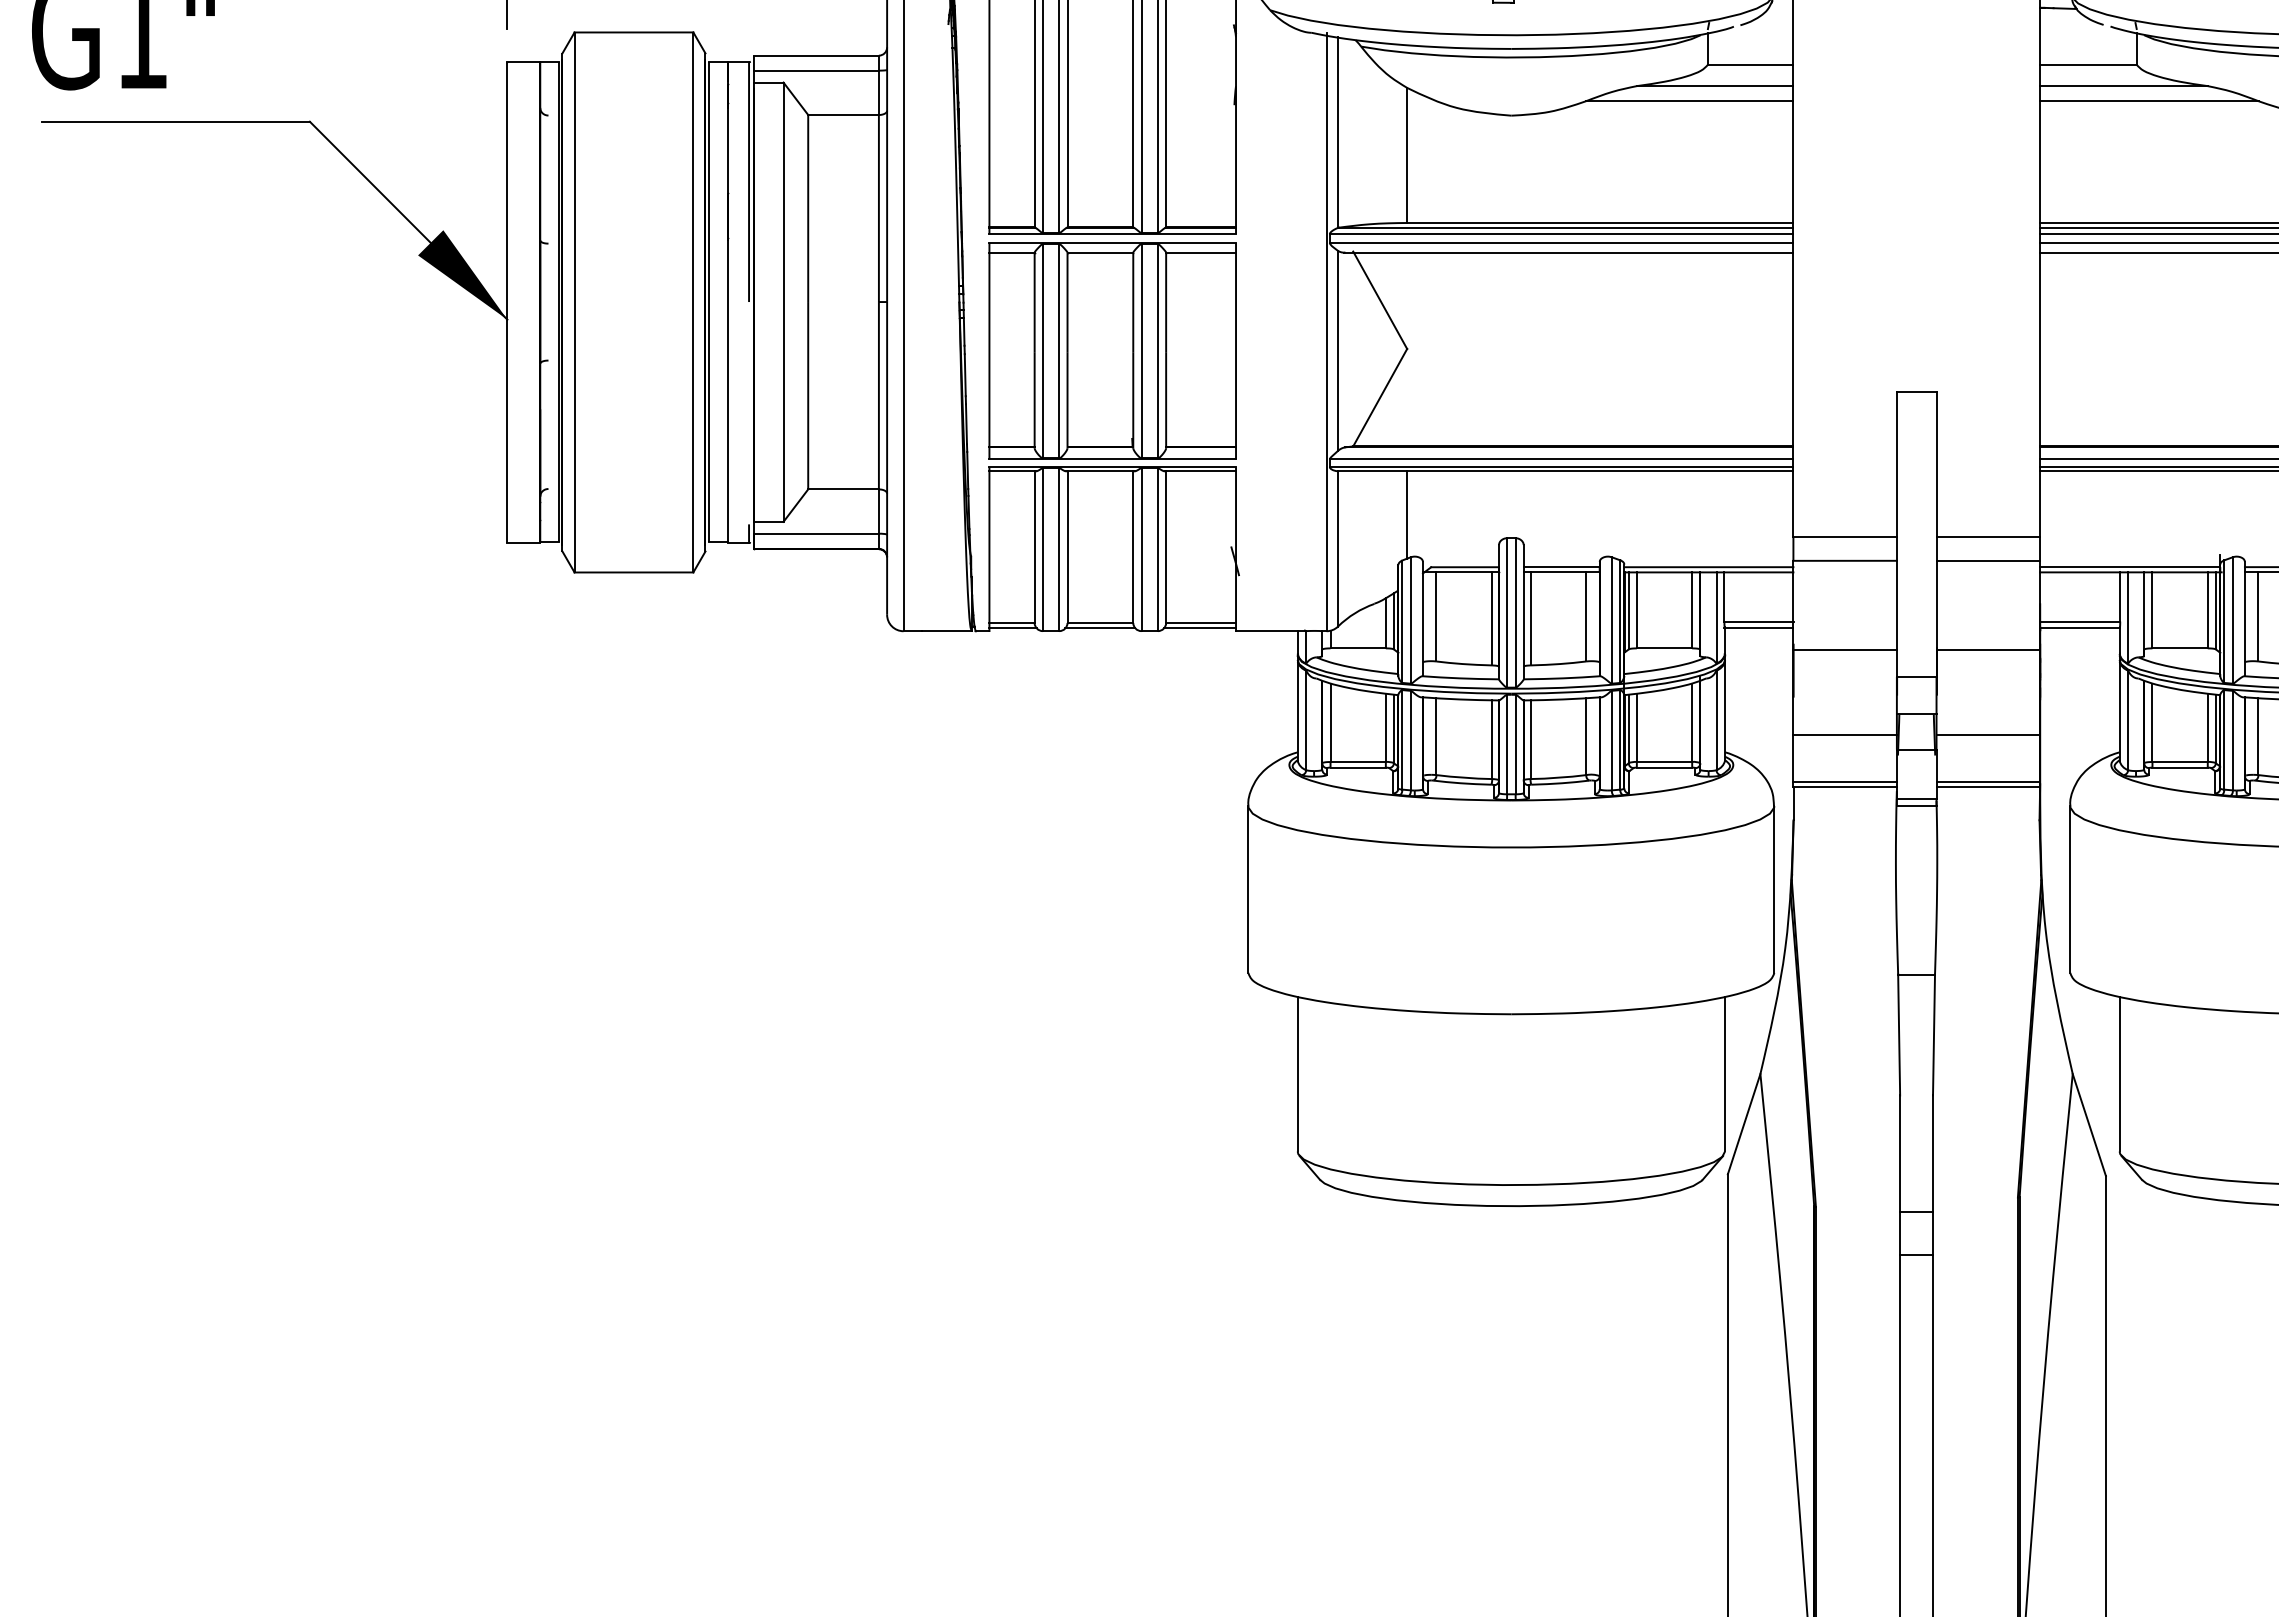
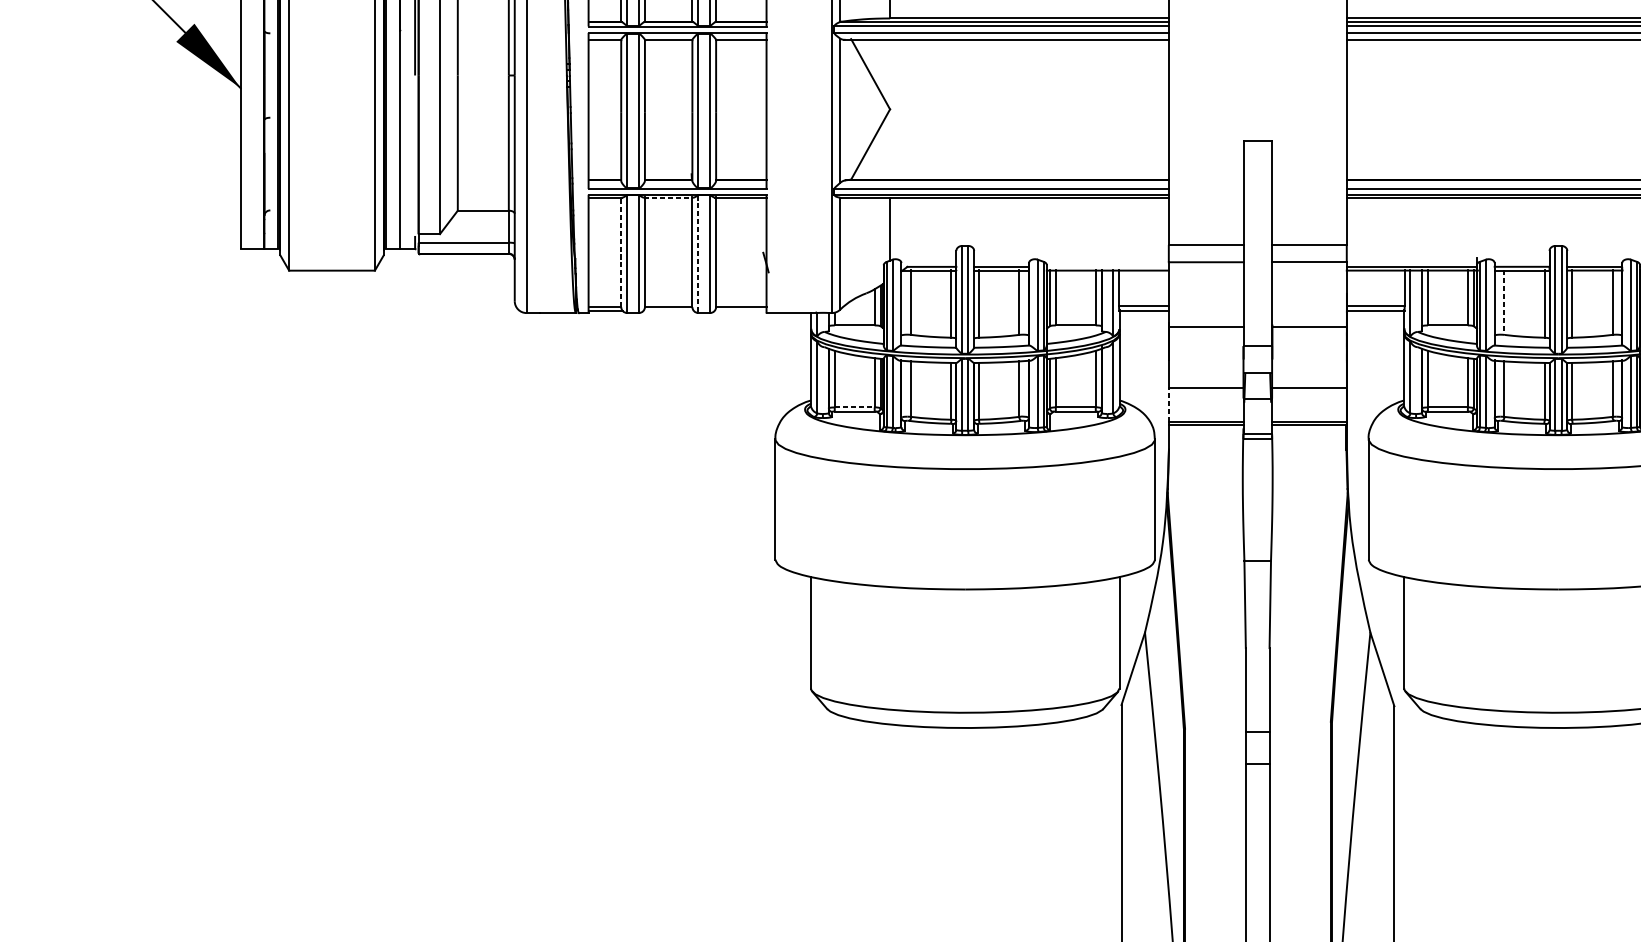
line: (1100, 471) -> (668, 197), solid -> dashed
line: (1034, 546) -> (621, 251), solid -> dashed
line: (1141, 550) -> (698, 254), solid -> dashed
line: (1708, 567) -> (1107, 267), removed
line: (2258, 616) -> (1504, 302), solid -> dashed
line: (1100, 628) -> (668, 311), removed
line: (1200, 628) -> (740, 311), removed
line: (1793, 757) -> (1168, 404), solid -> dashed
line: (1358, 762) -> (854, 407), solid -> dashed

